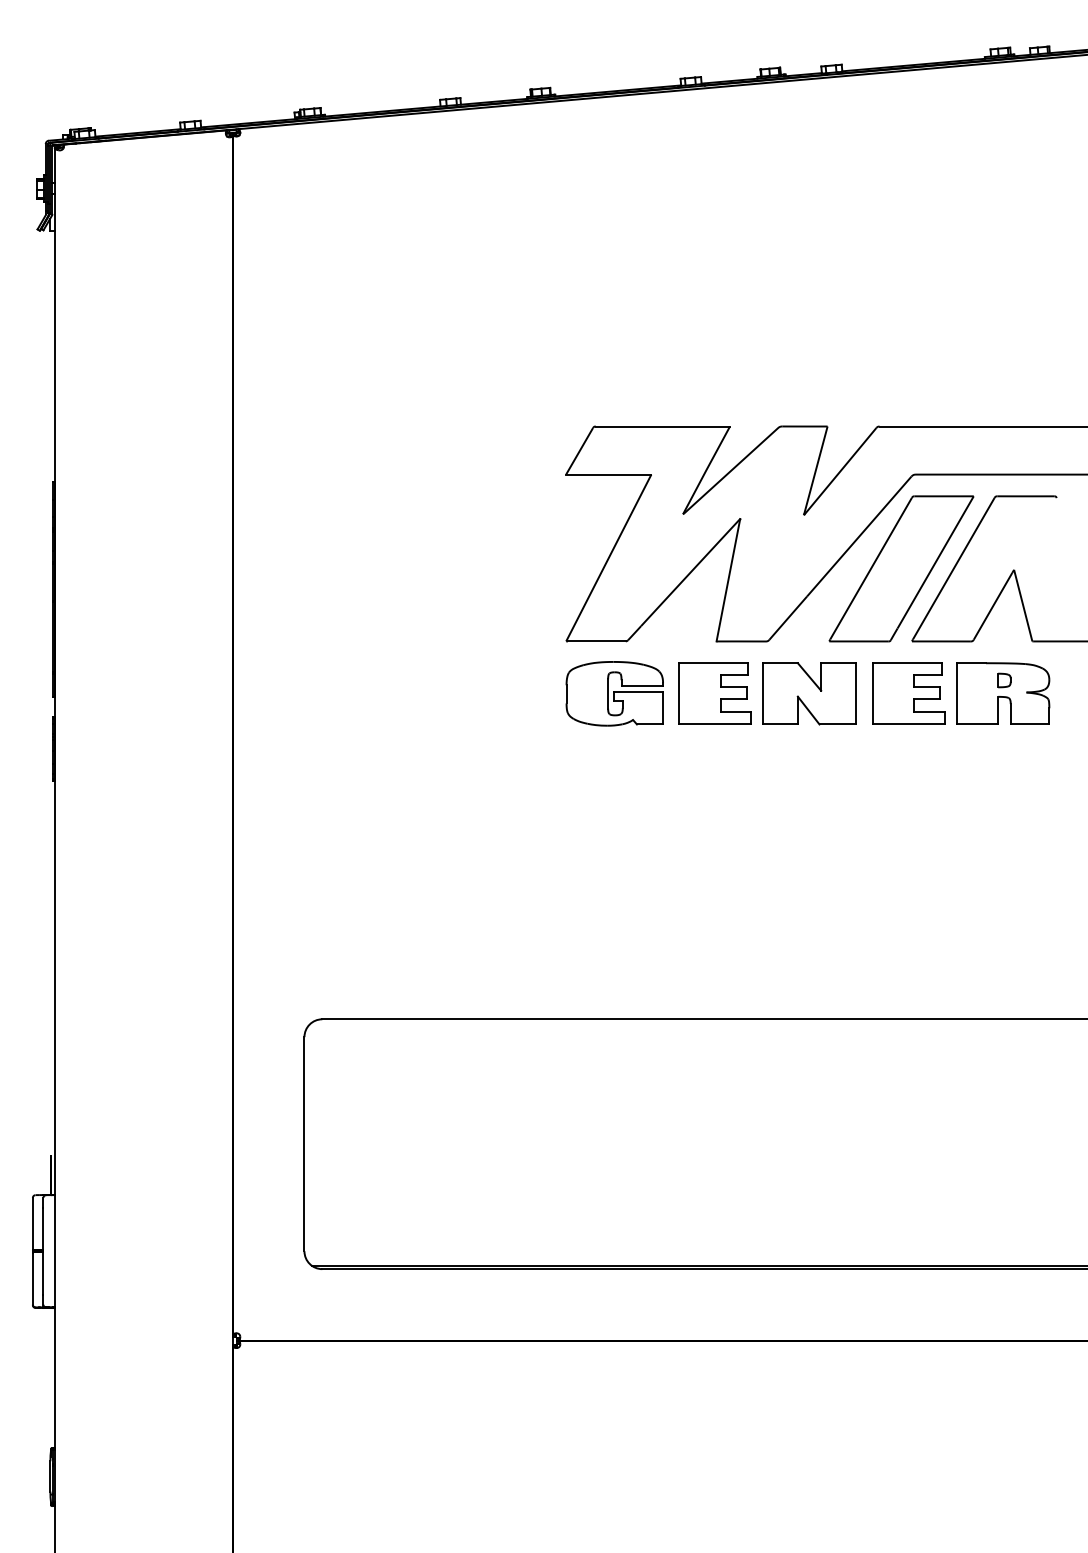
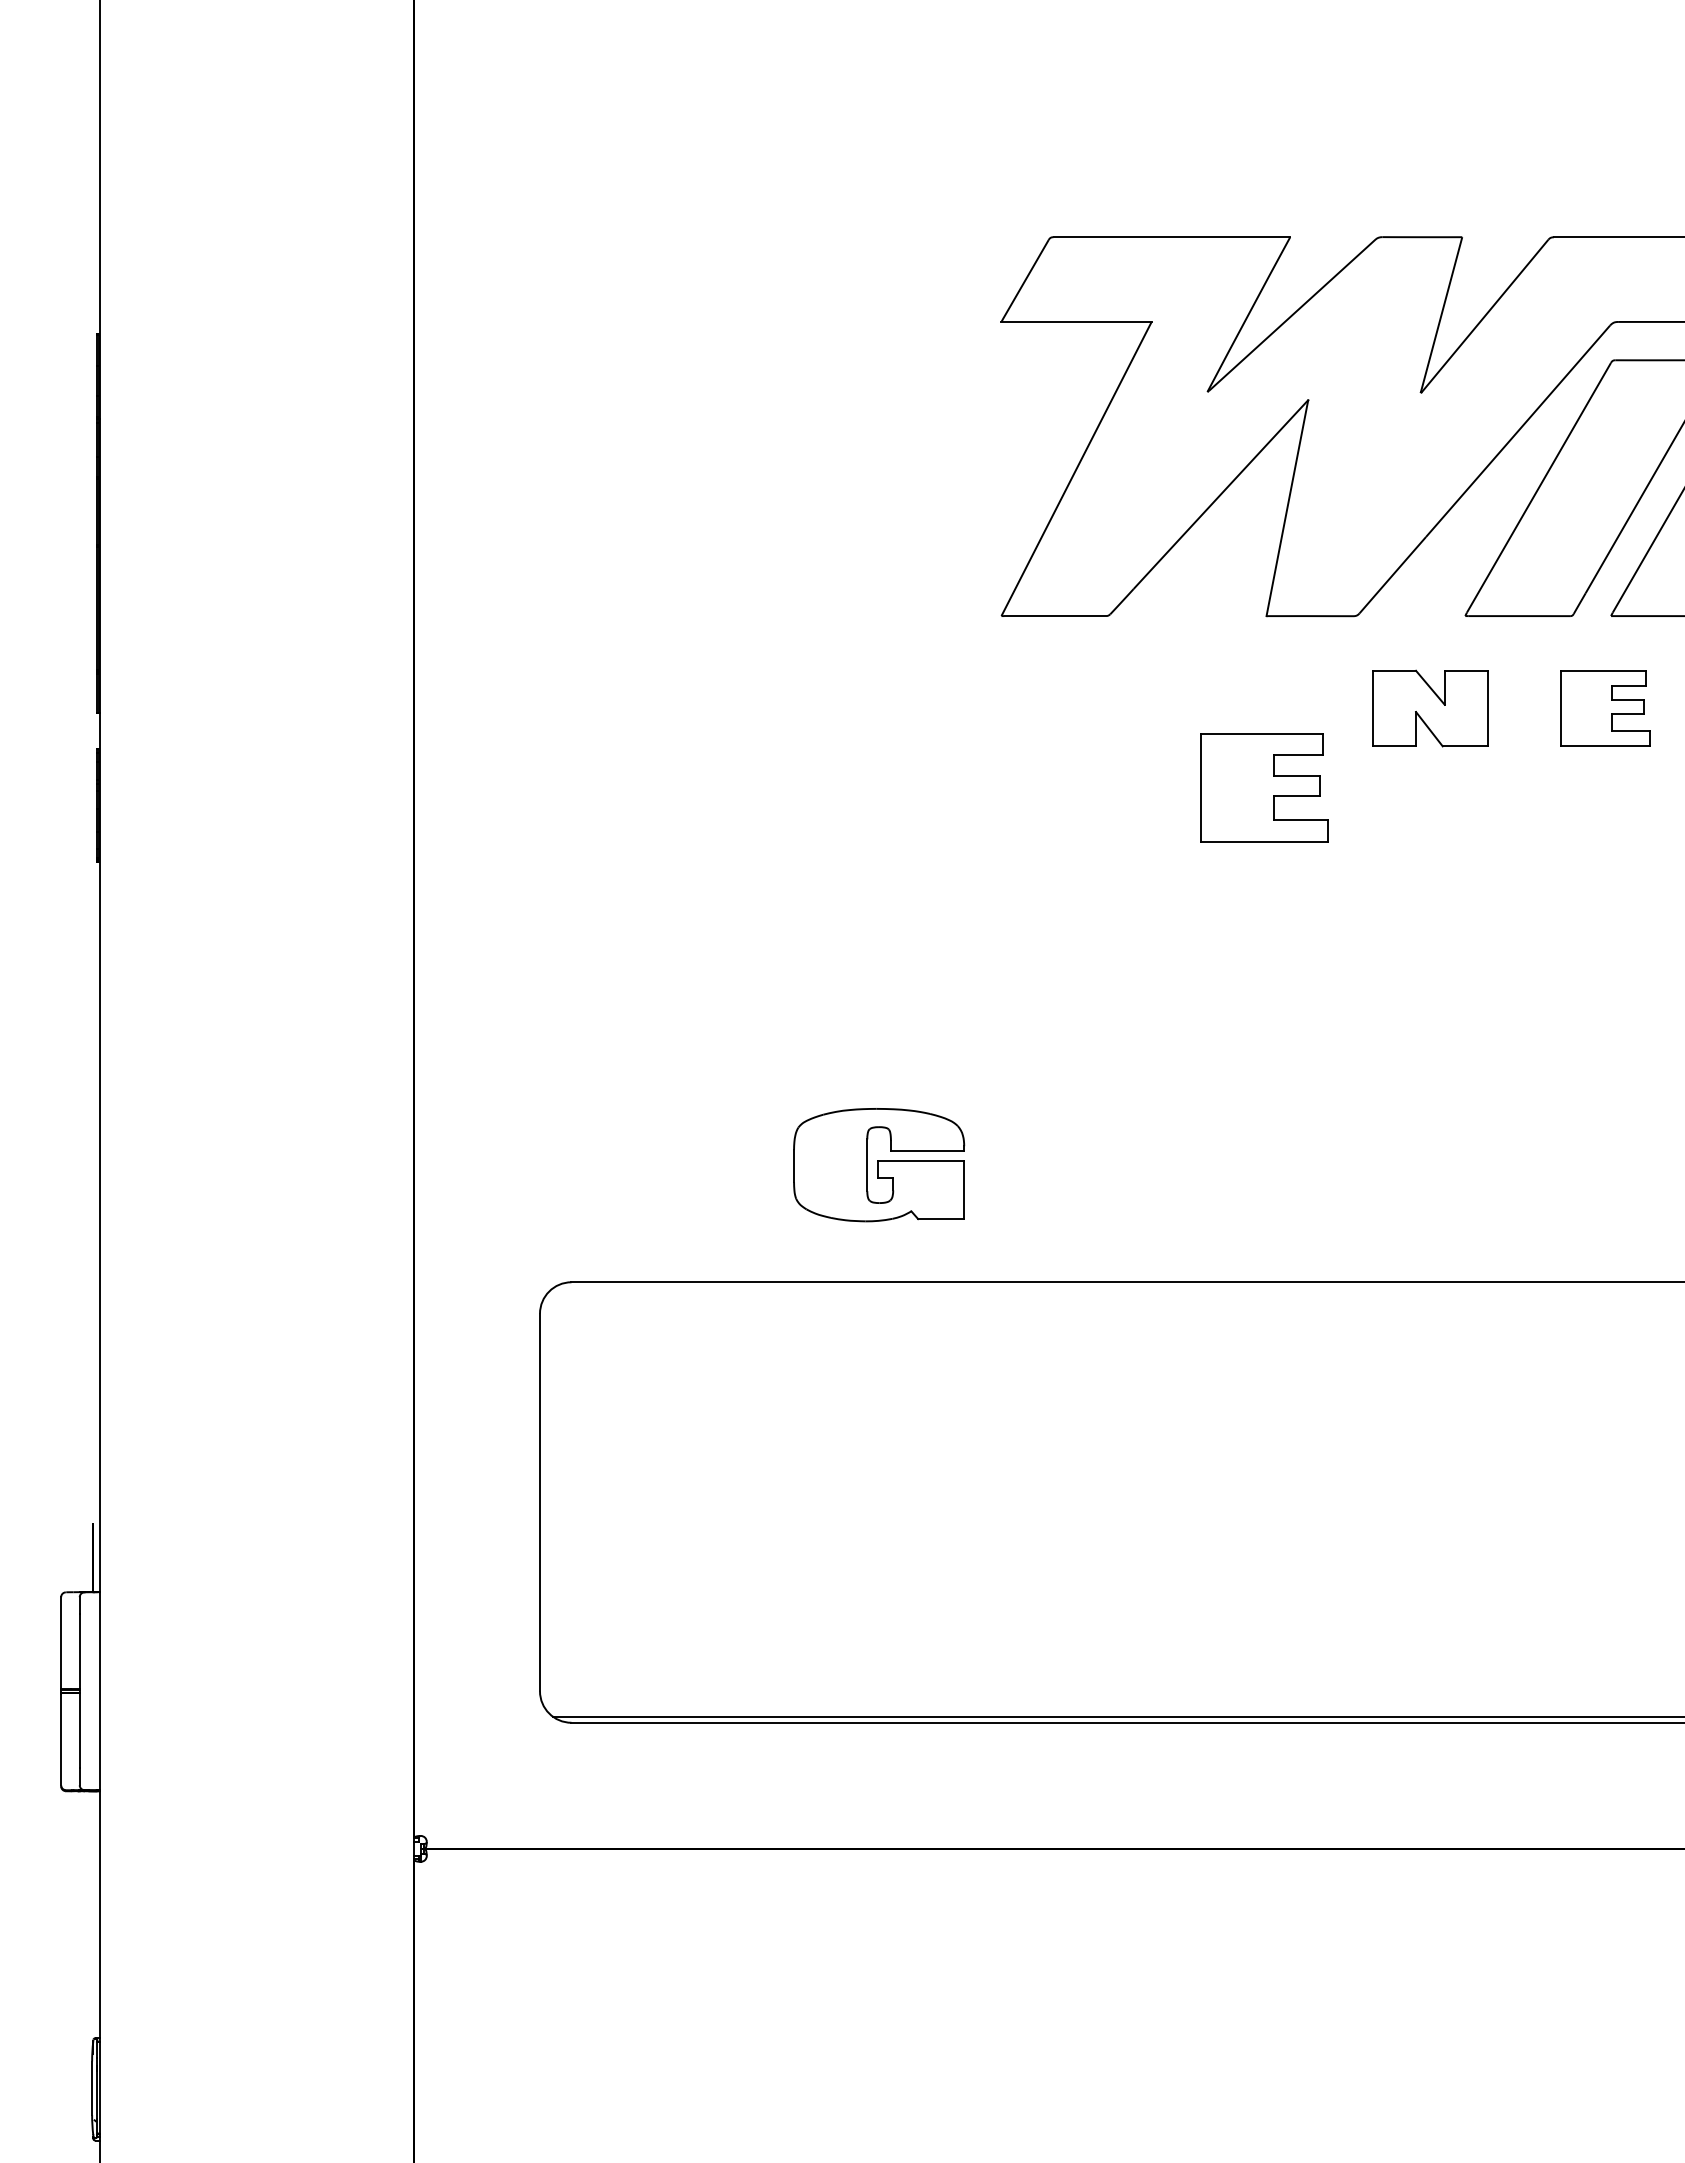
part: (614, 693) -> (878, 1164), moved
part: (714, 693) -> (1262, 787), moved
part: (809, 693) -> (1430, 707), size x0.7
part: (908, 693) -> (1604, 707), size x0.7

